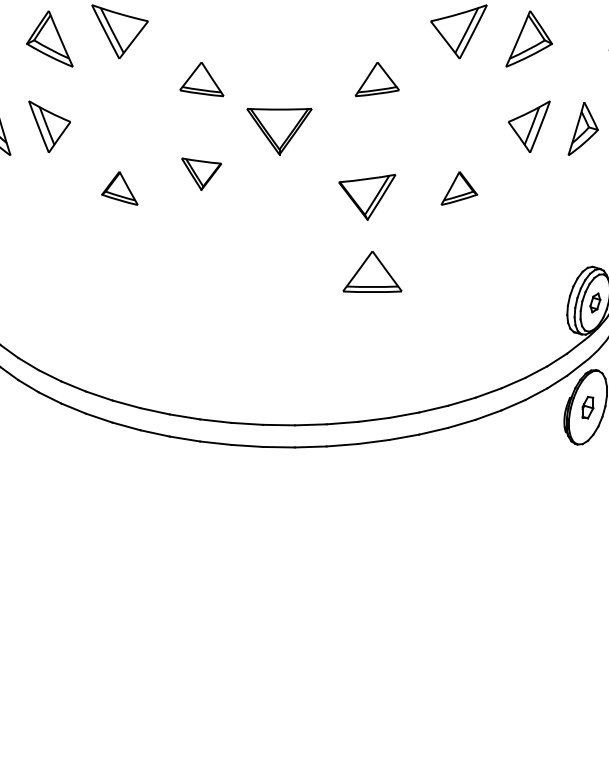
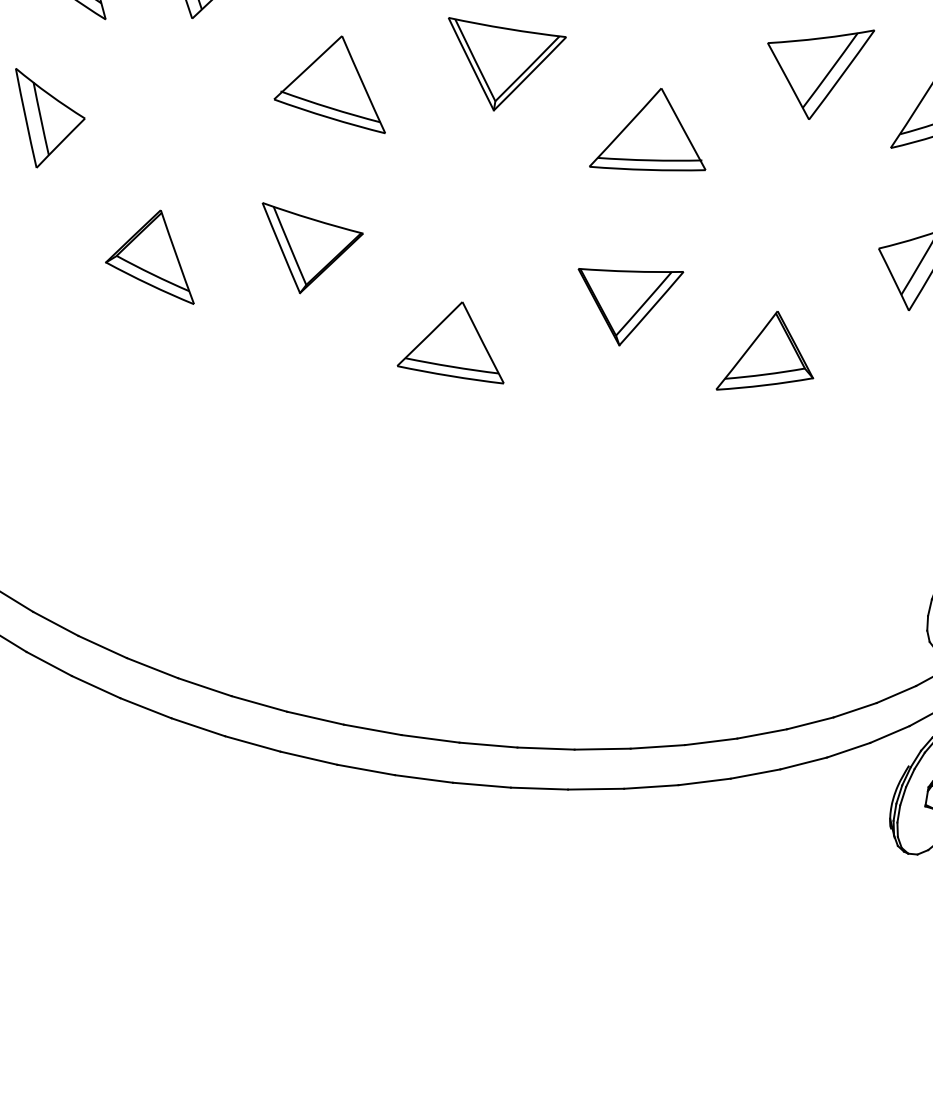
part: (201, 79) -> (334, 80), size x1.43
part: (377, 79) -> (653, 132), size x1.43
part: (279, 131) -> (500, 68), moved
part: (201, 173) -> (307, 250), size x1.43
part: (119, 188) -> (154, 253), size x1.43
part: (459, 188) -> (770, 354), size x1.43
part: (367, 196) -> (626, 303), moved
part: (372, 271) -> (456, 338), moved

